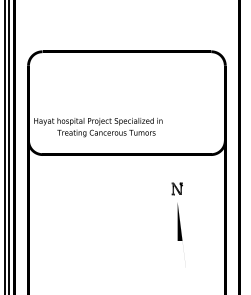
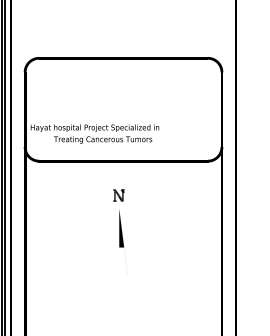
part: (176, 211) -> (118, 218), moved

